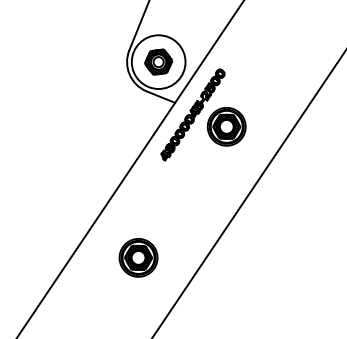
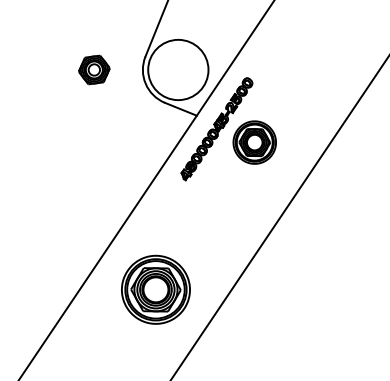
part: (158, 61) -> (94, 69), moved
part: (138, 257) -> (155, 289), size x1.6

